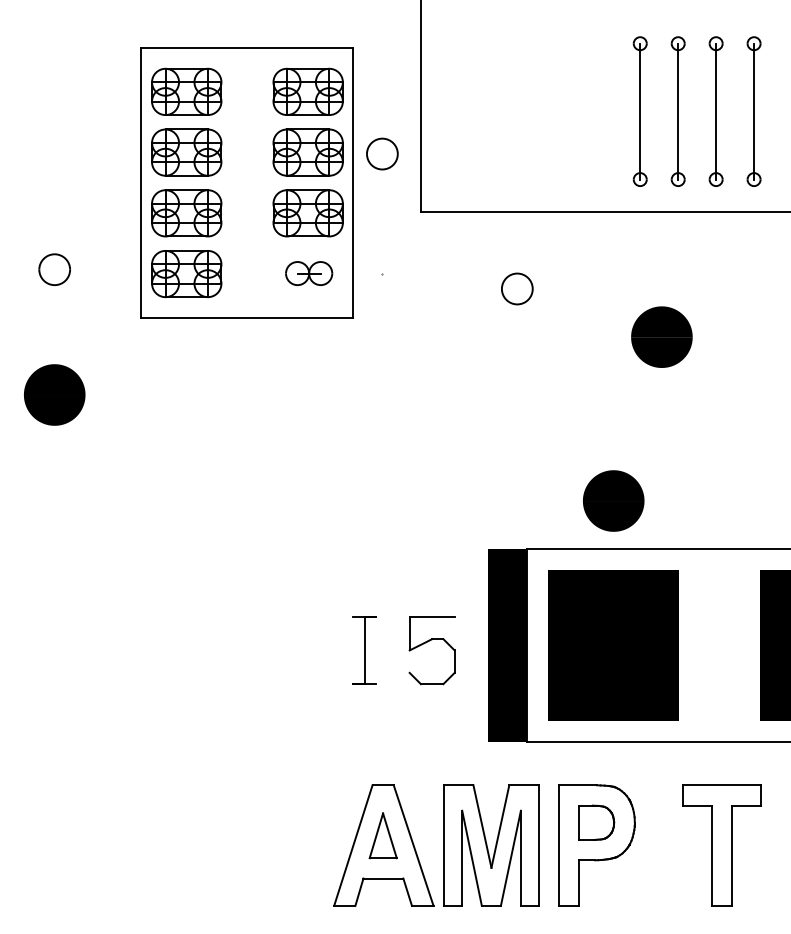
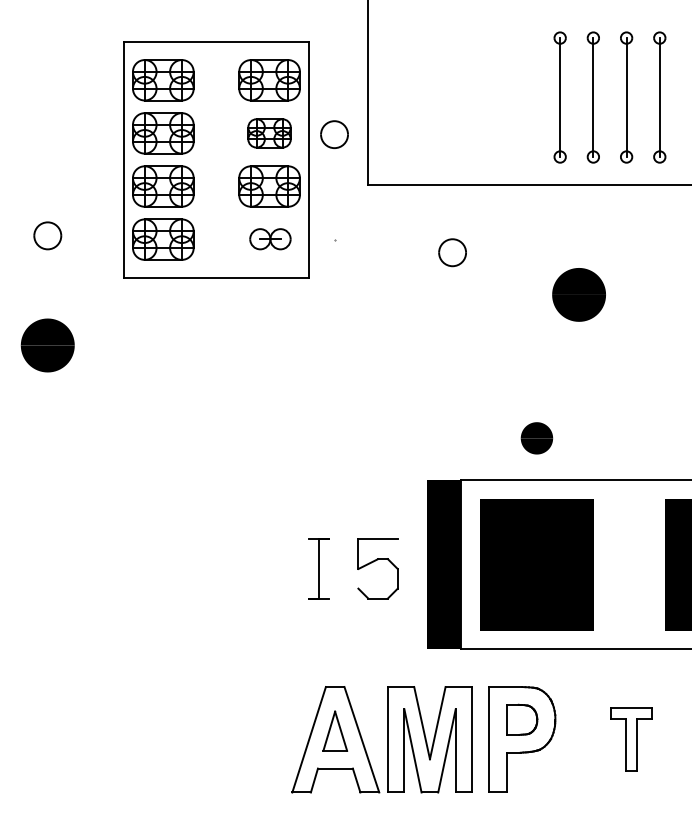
part: (308, 152) -> (269, 133), size x0.7
part: (613, 501) -> (536, 438), size x0.6
part: (721, 845) -> (631, 739), size x0.6

